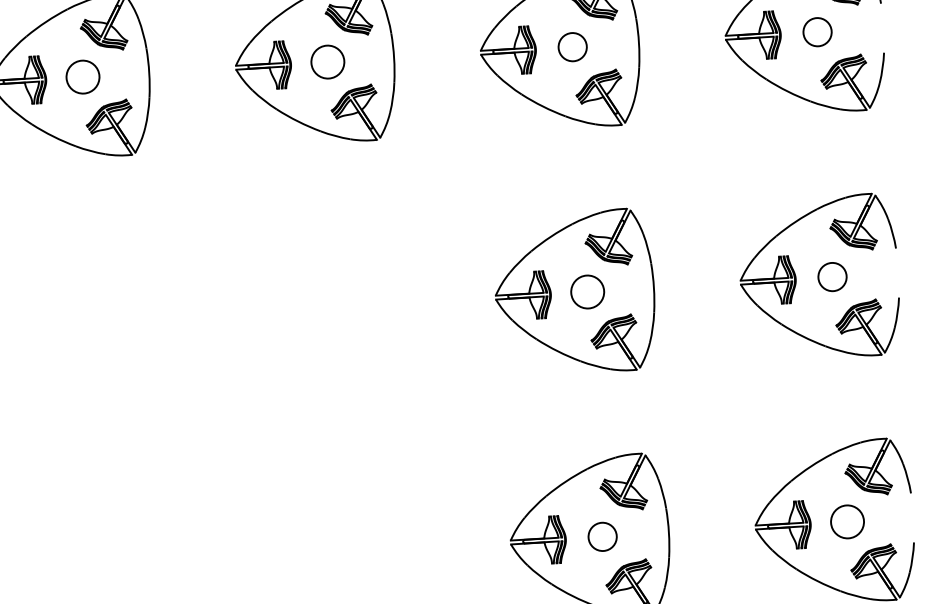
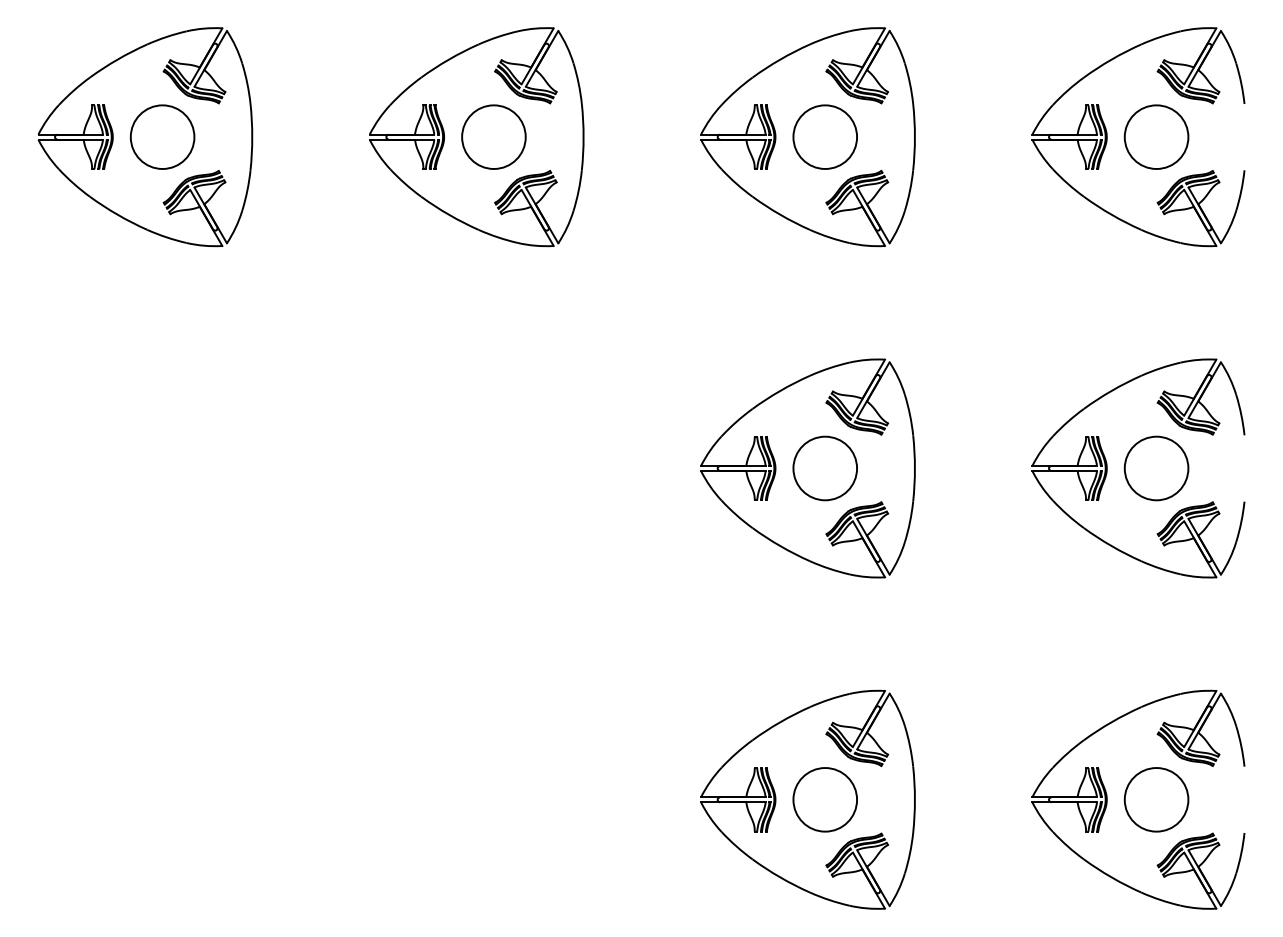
circle: (817, 31) -> (1156, 136), size x1.67
circle: (572, 46) -> (825, 136), size x1.67
circle: (327, 61) -> (493, 136), size x1.43
circle: (82, 76) -> (162, 136), size x1.43
circle: (832, 277) -> (1156, 468), size x1.67
circle: (587, 292) -> (825, 468), size x1.43
circle: (847, 521) -> (1156, 799), size x1.43
circle: (602, 536) -> (825, 799), size x1.67

